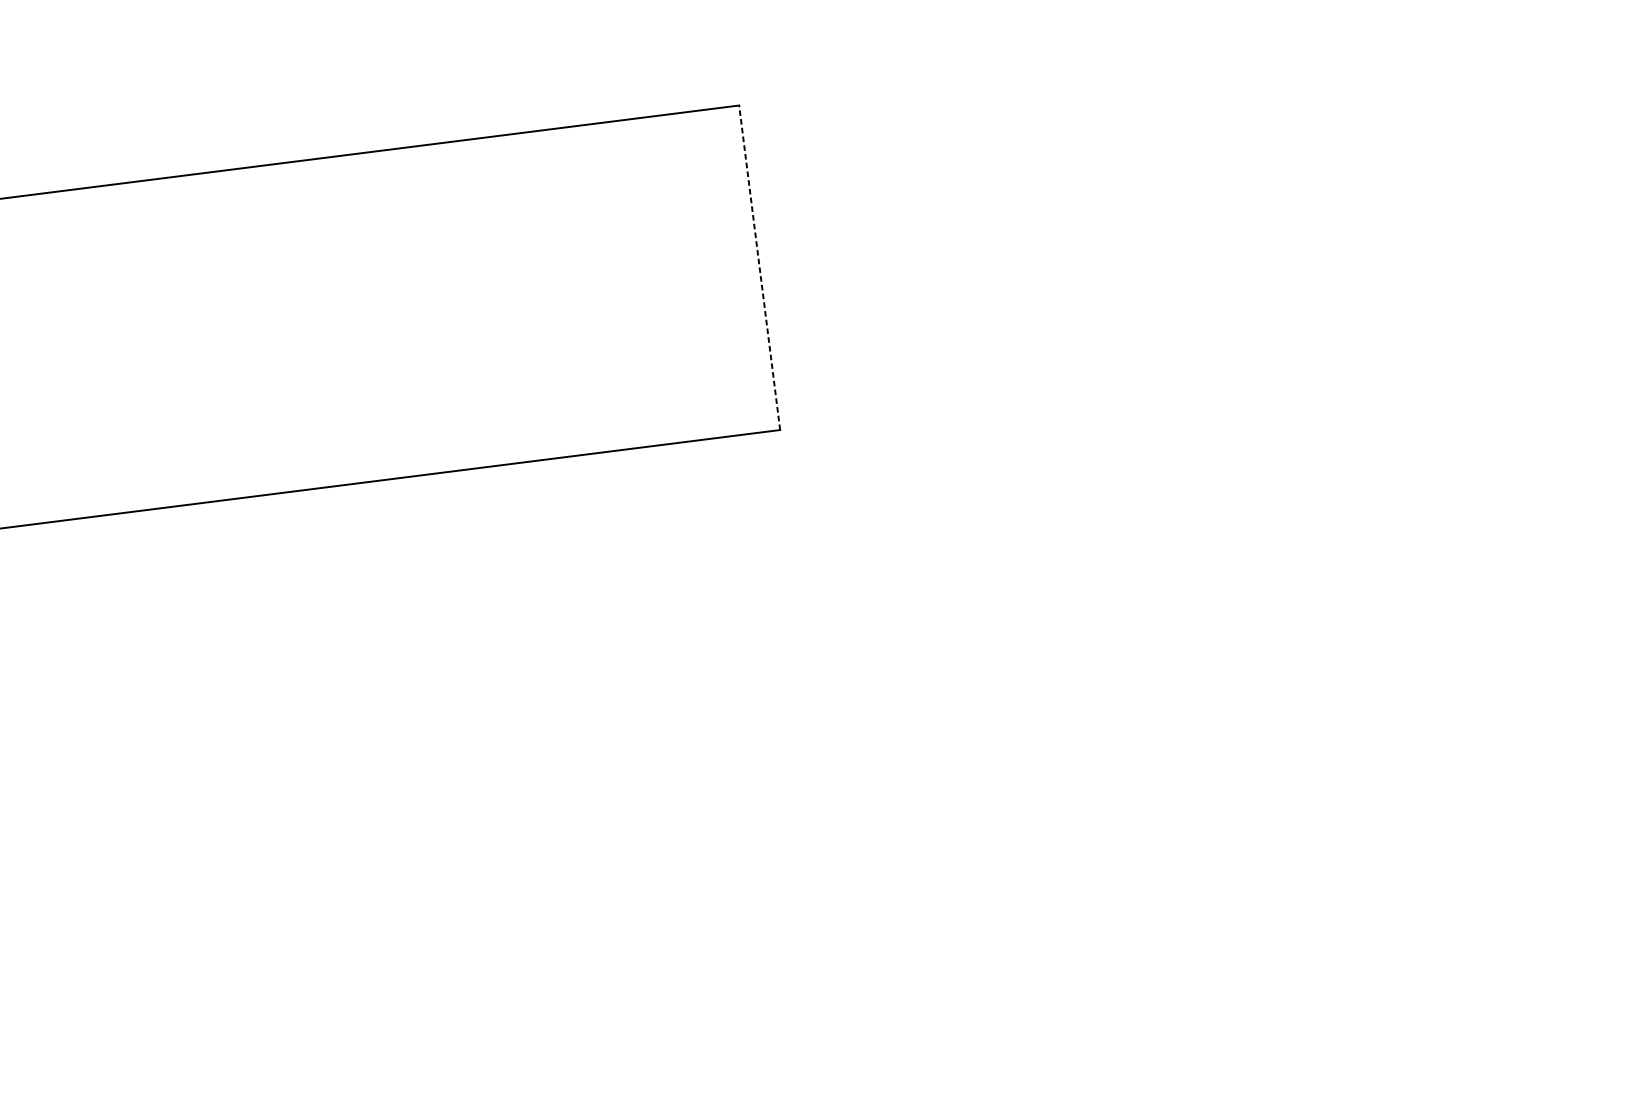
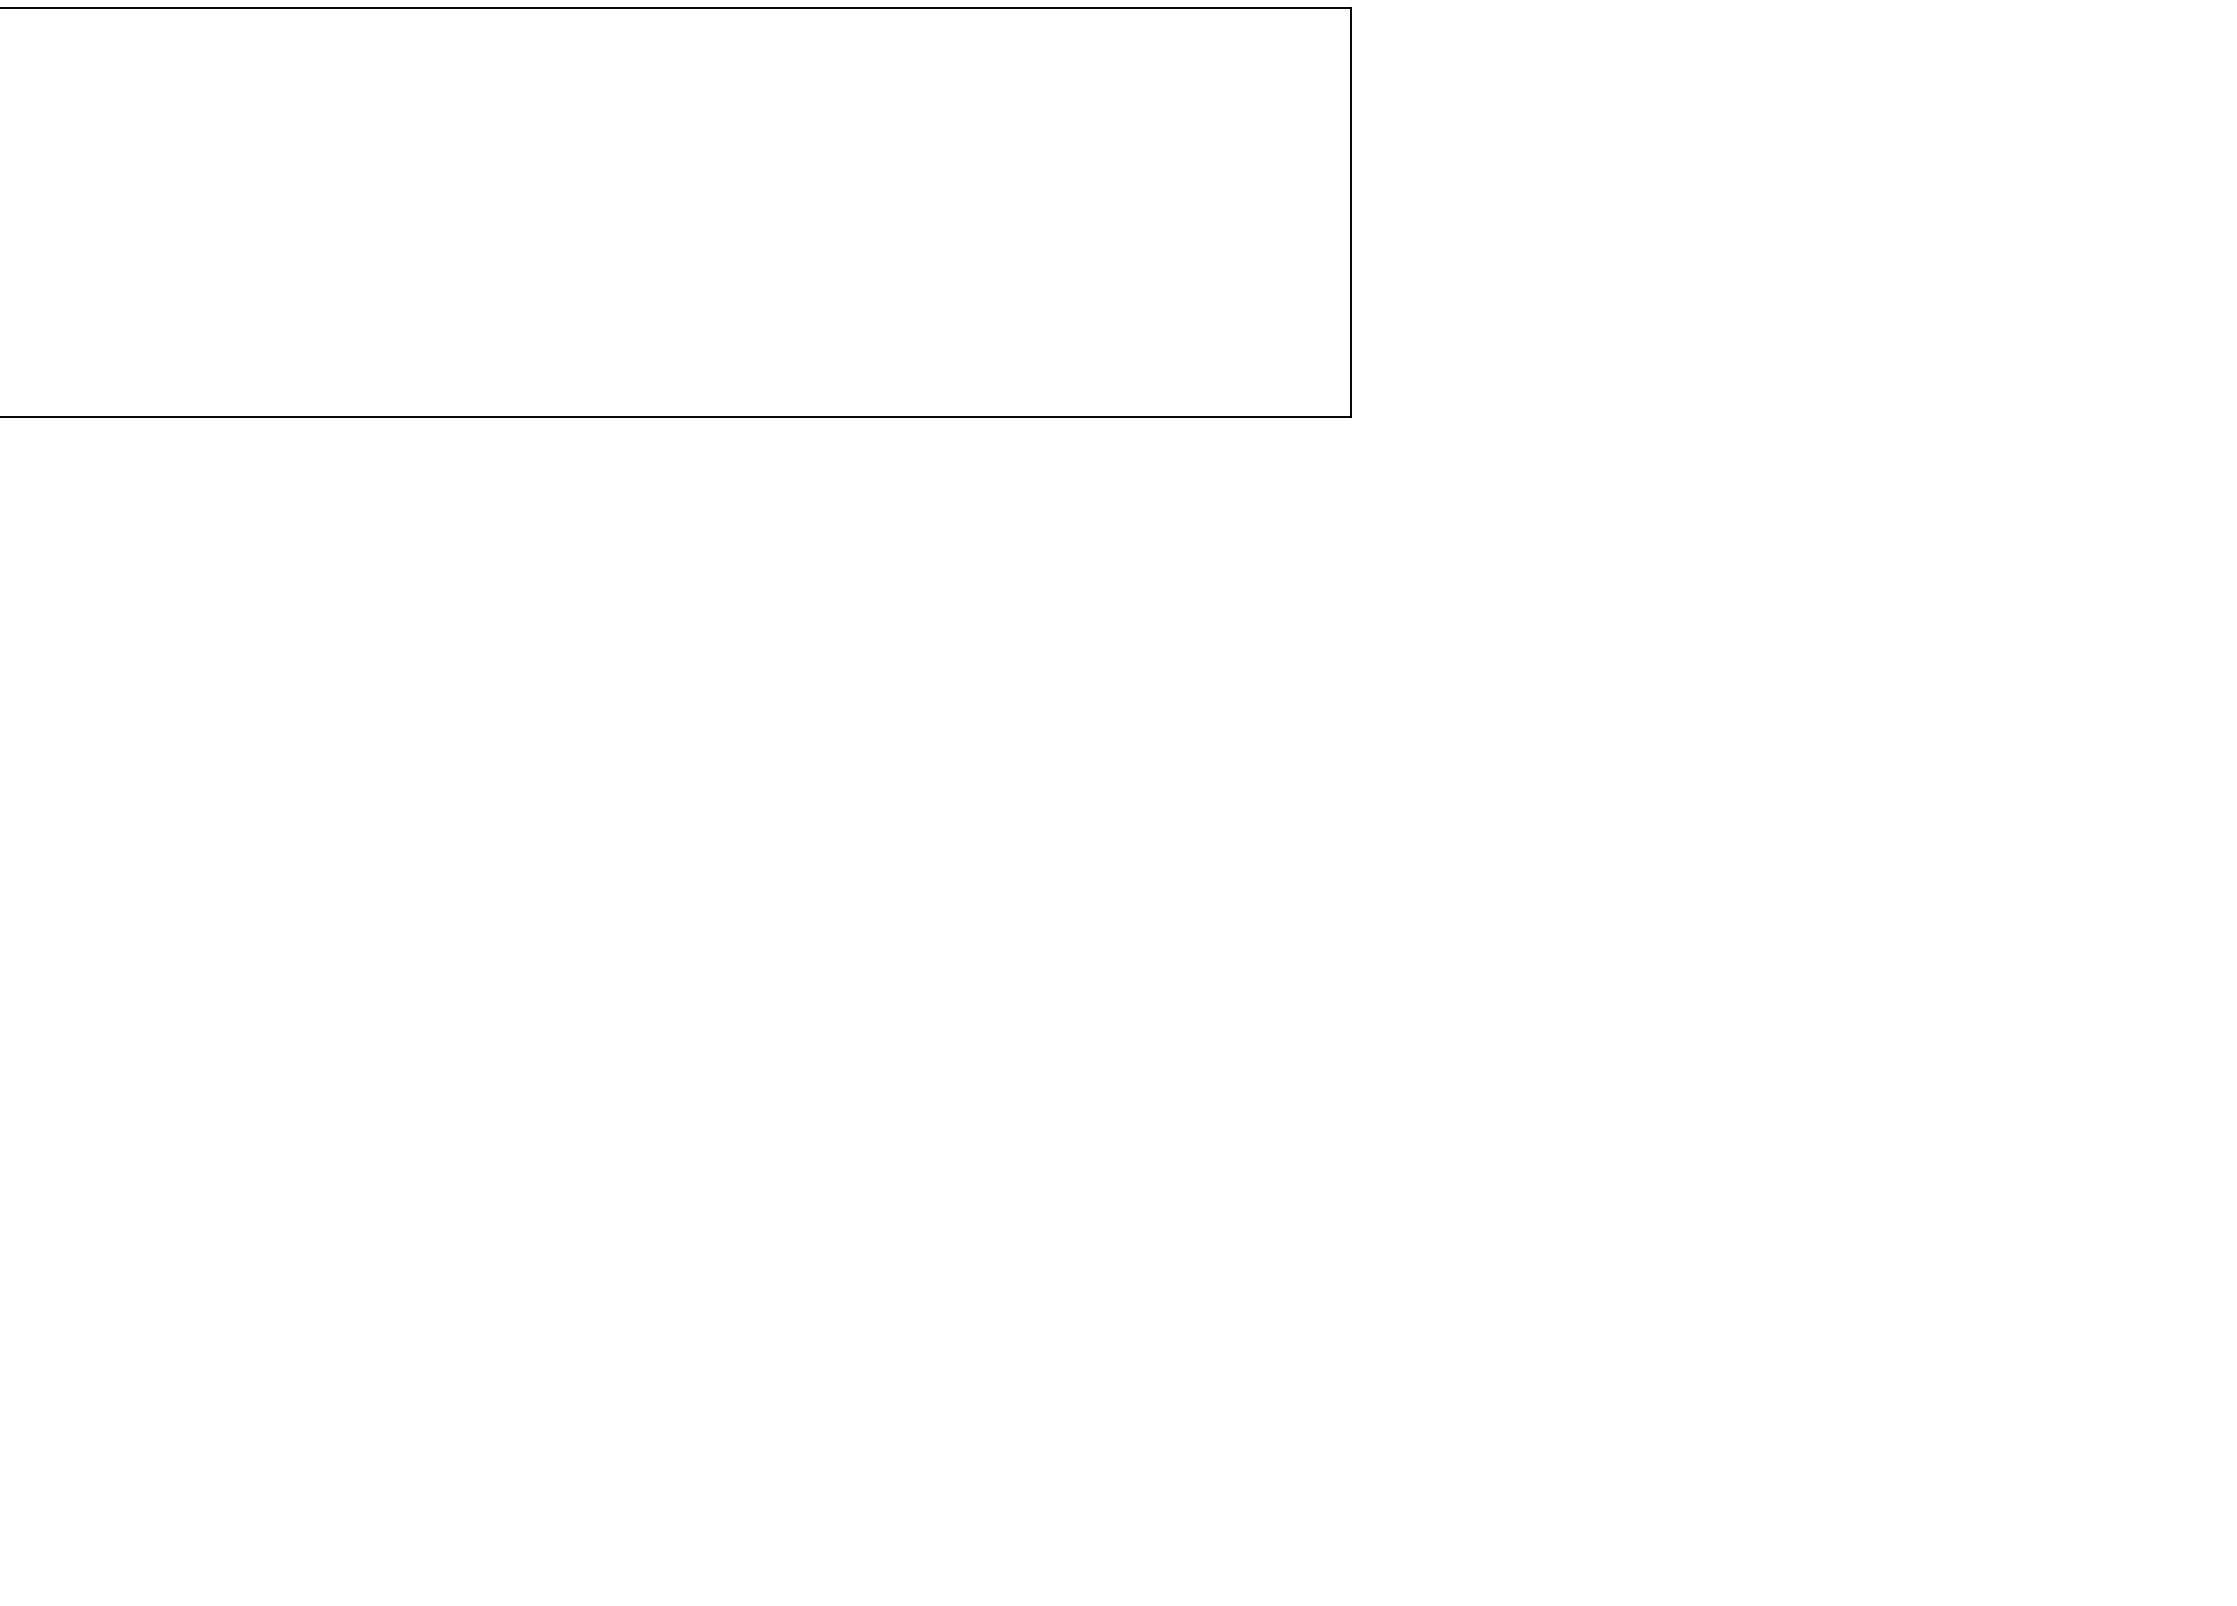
line: (759, 267) -> (1350, 212), dashed -> solid

